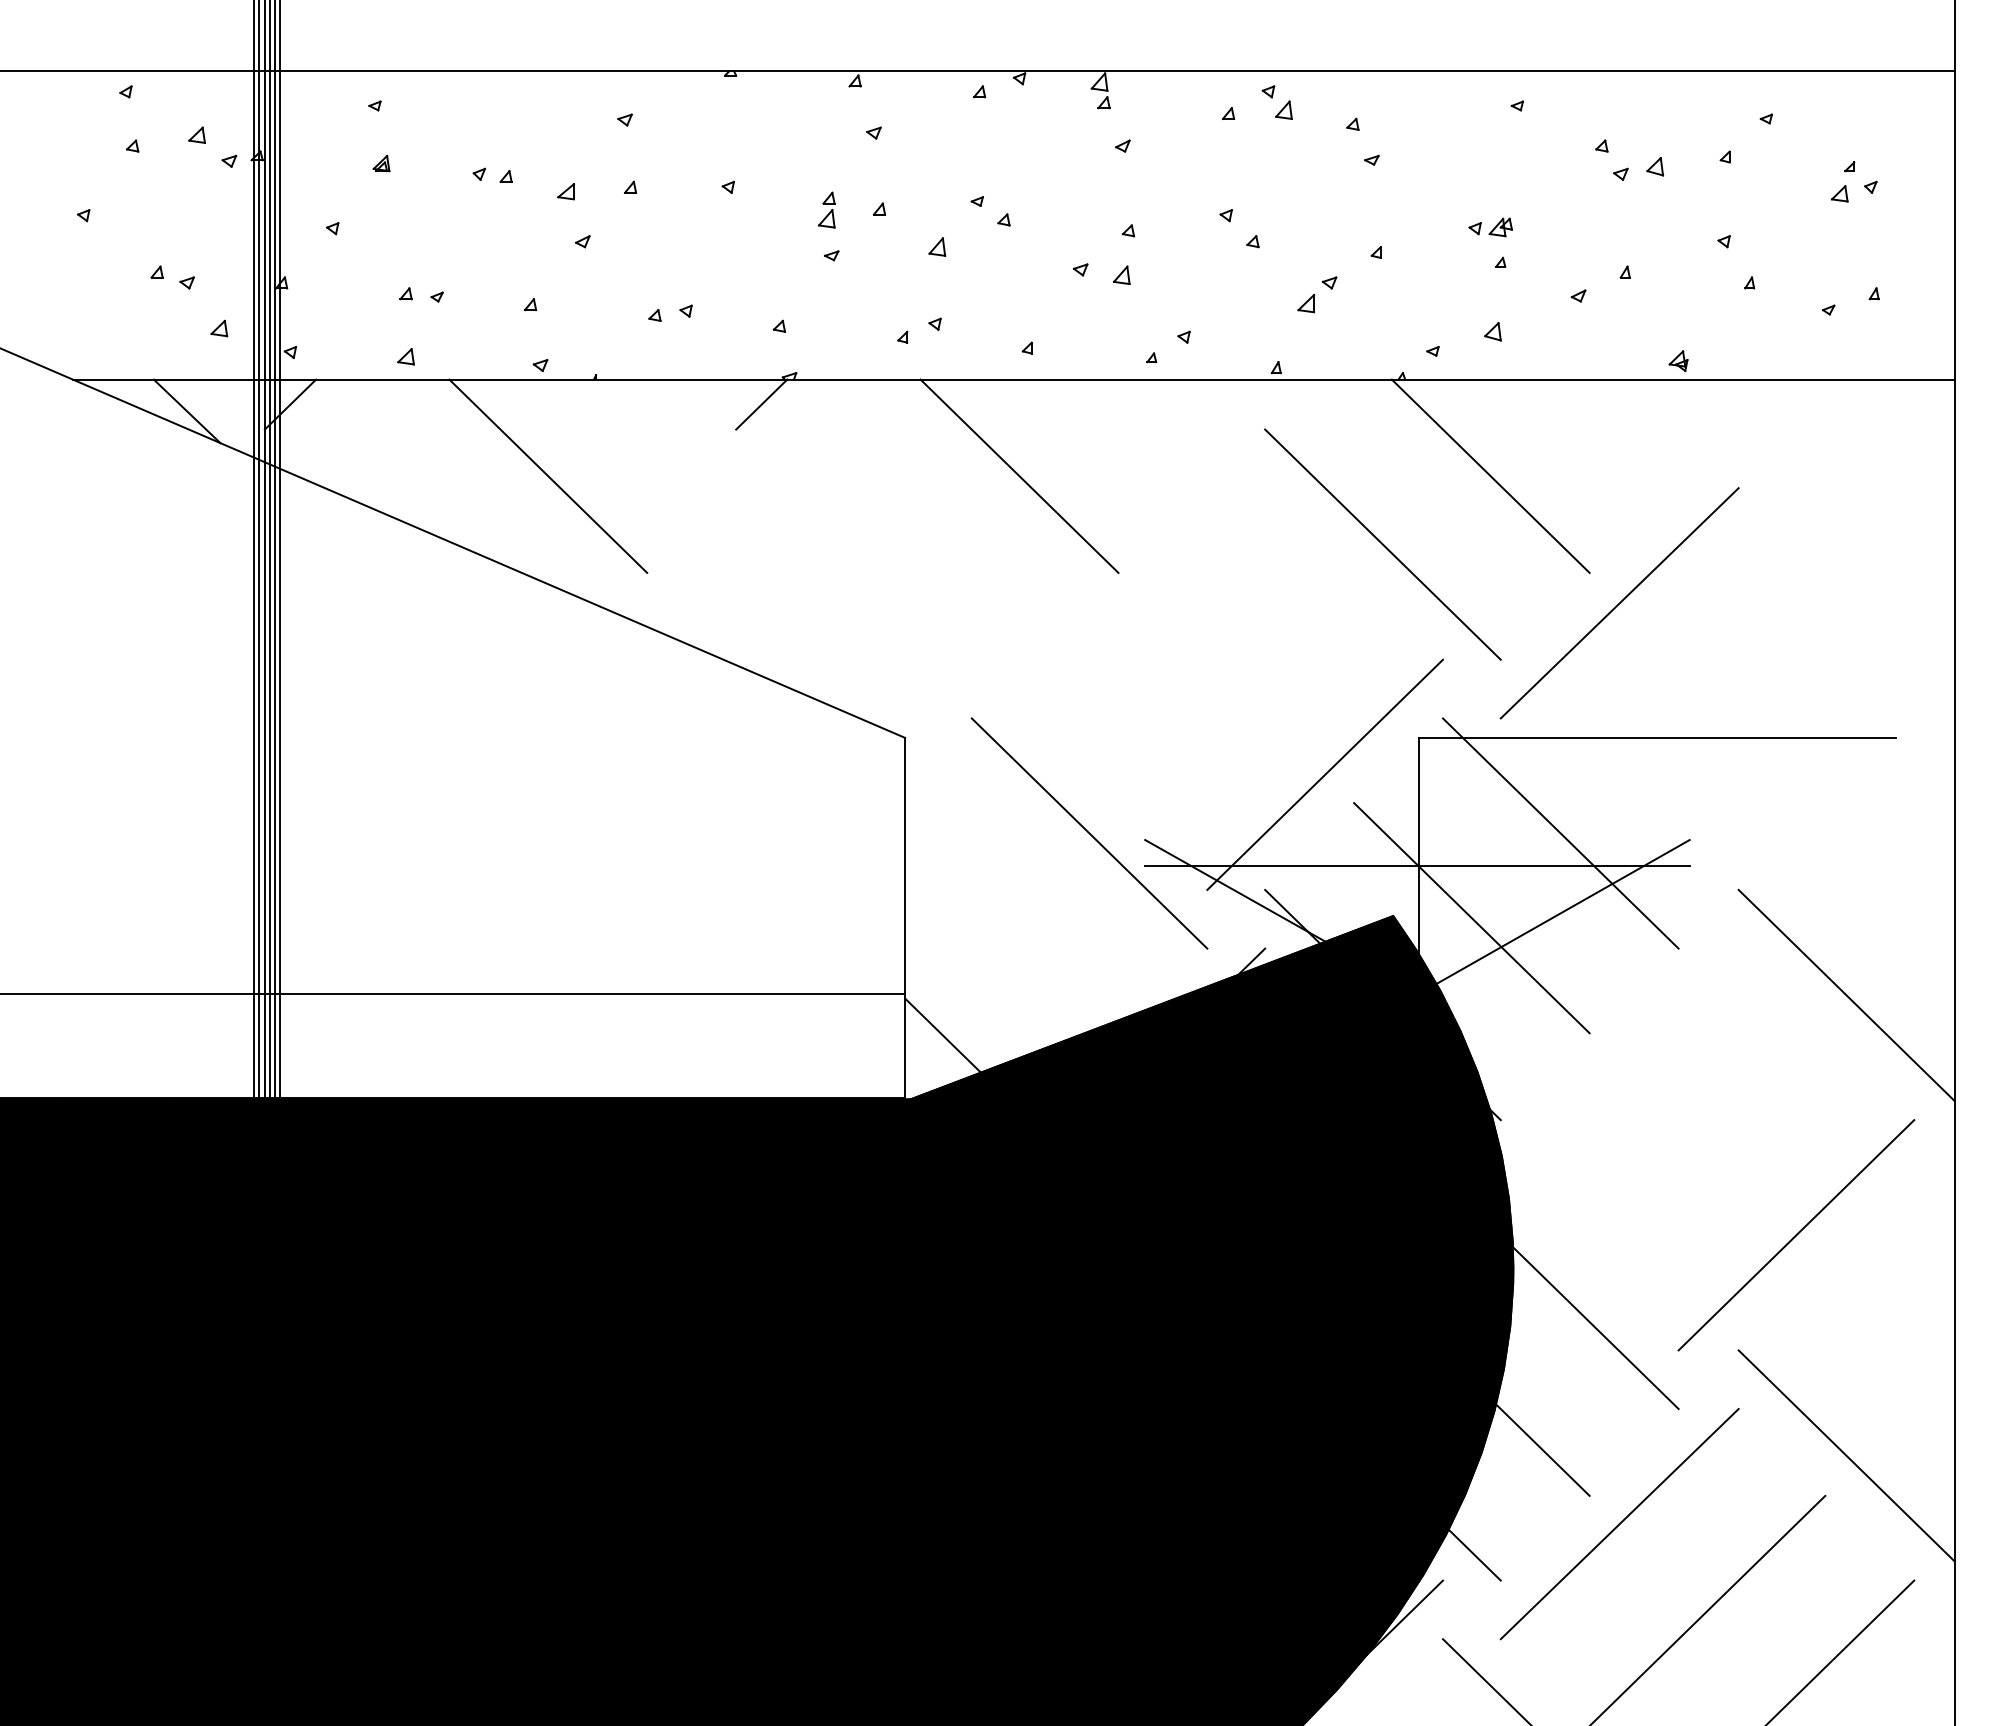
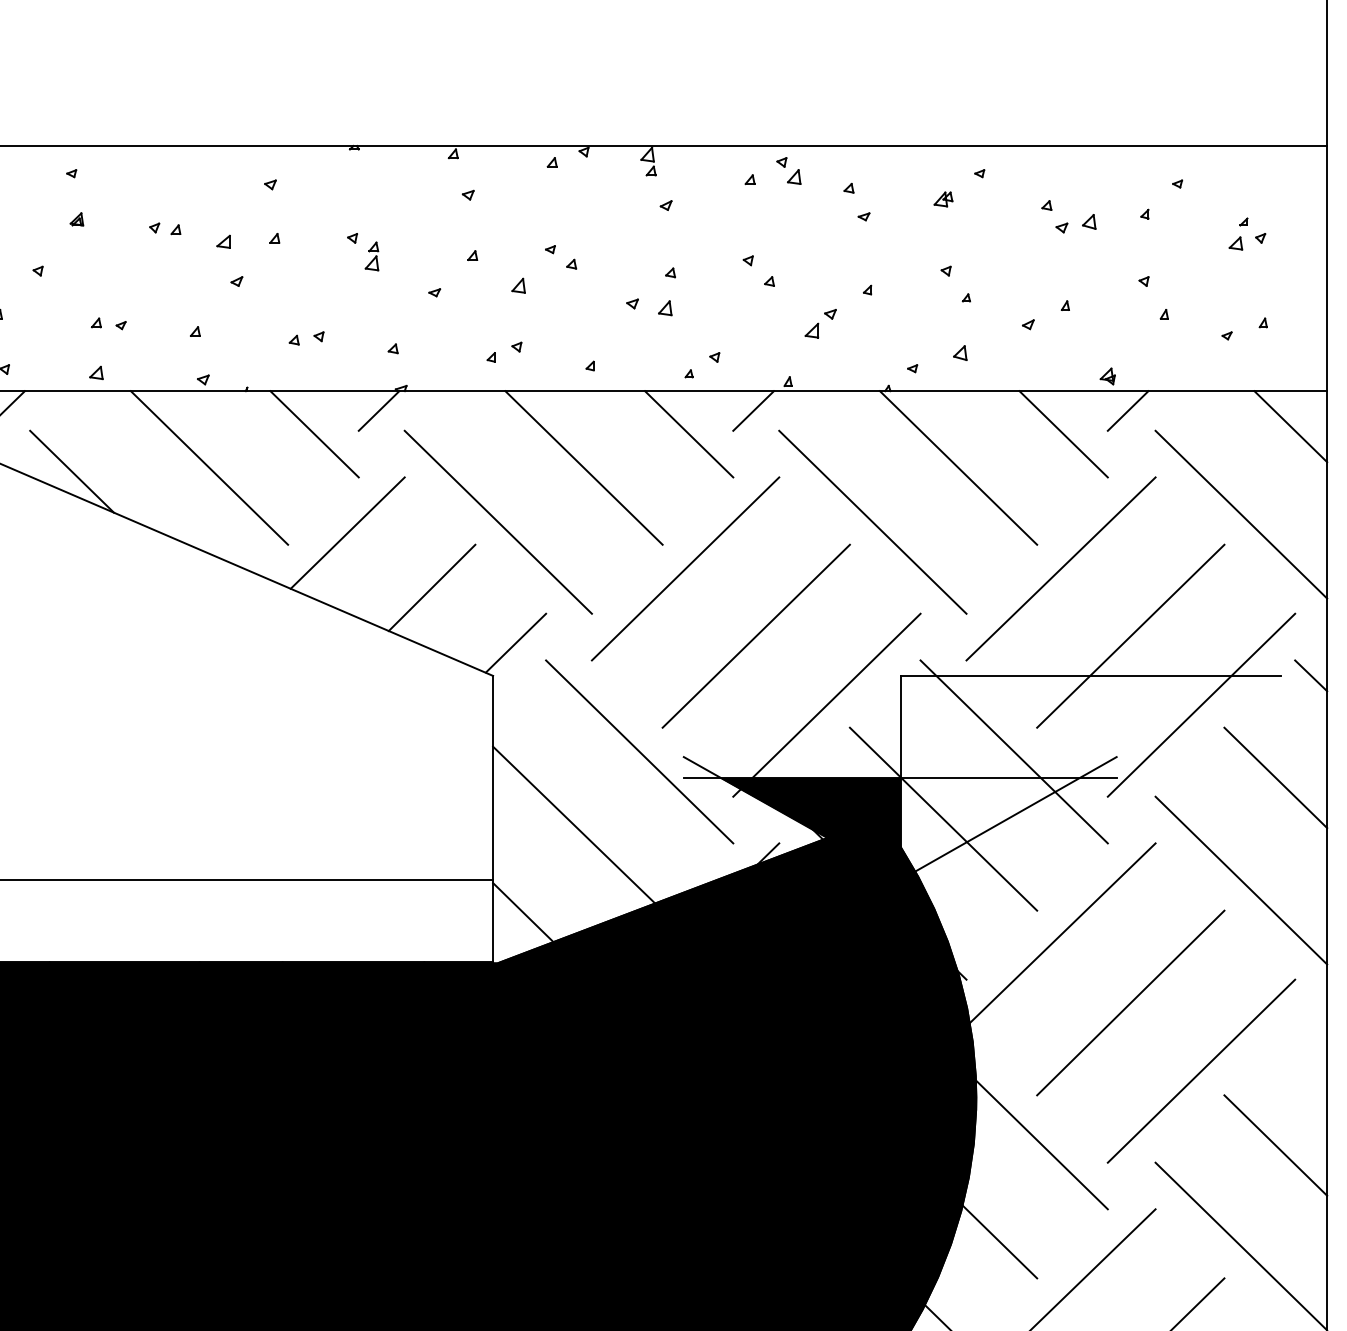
part: (826, 209) -> (371, 255), moved
part: (1500, 227) -> (943, 199), moved
line: (1232, 404) -> (753, 410), added
line: (1703, 404) -> (1127, 410), added
line: (1908, 423) -> (1290, 426), added
line: (680, 433) -> (314, 433), added
line: (1151, 433) -> (688, 433), added
line: (1622, 433) -> (1063, 433), added
line: (375, 480) -> (72, 471), added
line: (1846, 534) -> (1241, 514), added
line: (911, 544) -> (498, 522), added
line: (721, 558) -> (347, 533), added
line: (1147, 603) -> (685, 569), added
line: (827, 626) -> (431, 587), added
line: (1236, 687) -> (756, 635), added
line: (1707, 687) -> (1130, 635), added
line: (933, 696) -> (515, 643), added
line: (1934, 737) -> (1311, 675), added
line: (1796, 774) -> (1201, 705), added
line: (1889, 866) -> (1275, 778), added
line: (1011, 929) -> (577, 828), added
fill: (1303, 930) -> (809, 828), added
line: (1619, 1063) -> (1060, 934), added
line: (1707, 1149) -> (1130, 1003), added
line: (1889, 1328) -> (1275, 1145), added

